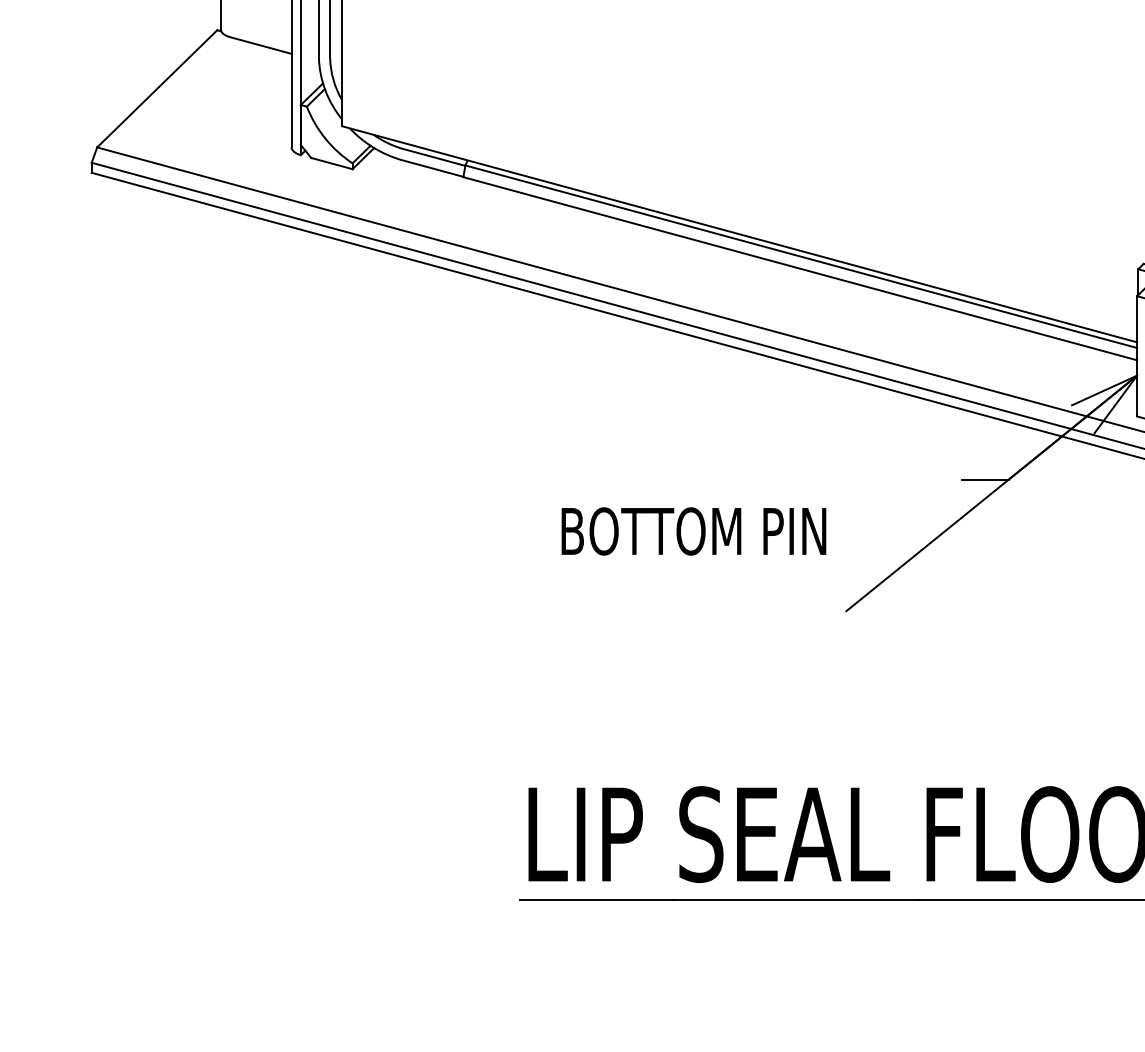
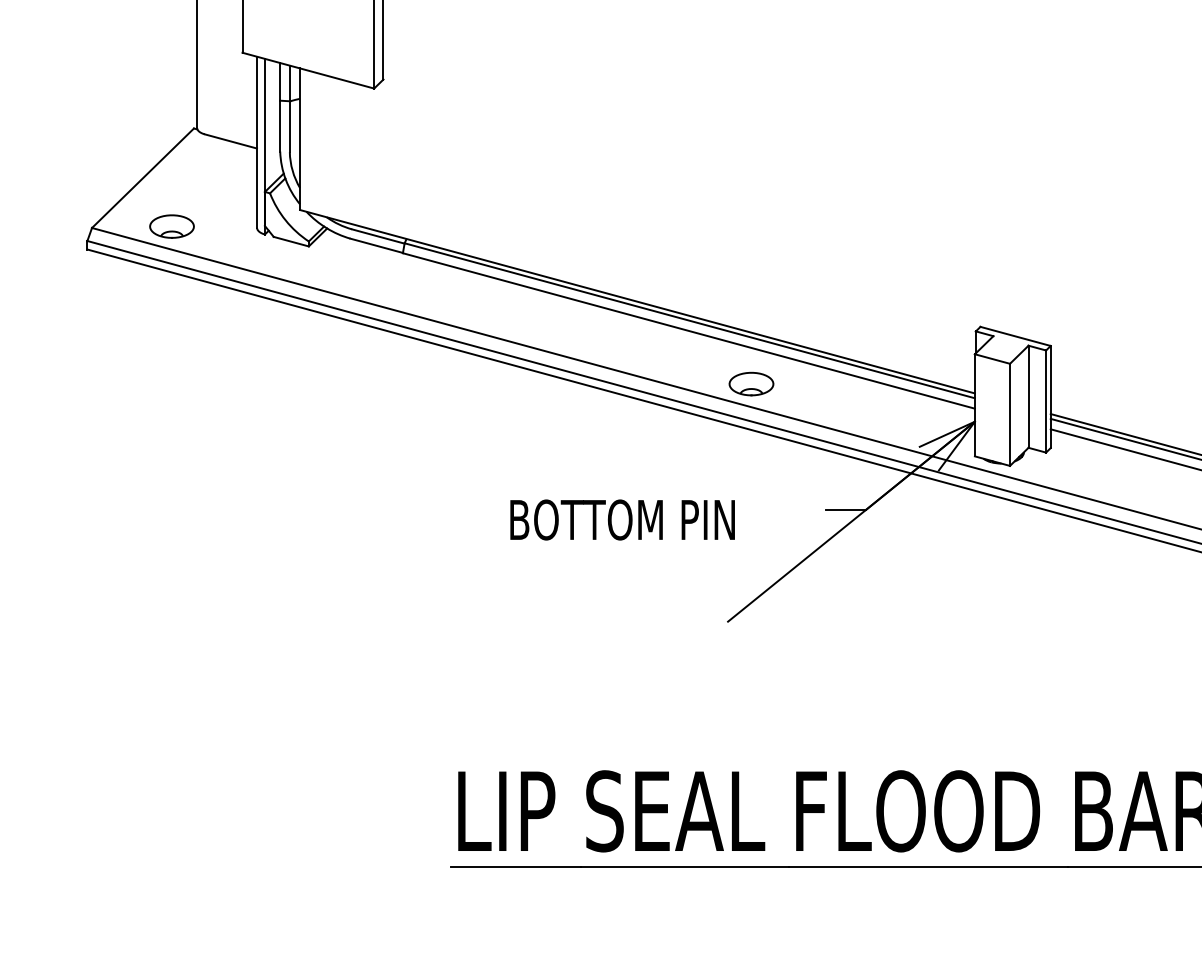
part: (190, 145) -> (171, 226), added
part: (873, 330) -> (751, 383), added
text: (693, 530) -> (622, 519), moved

